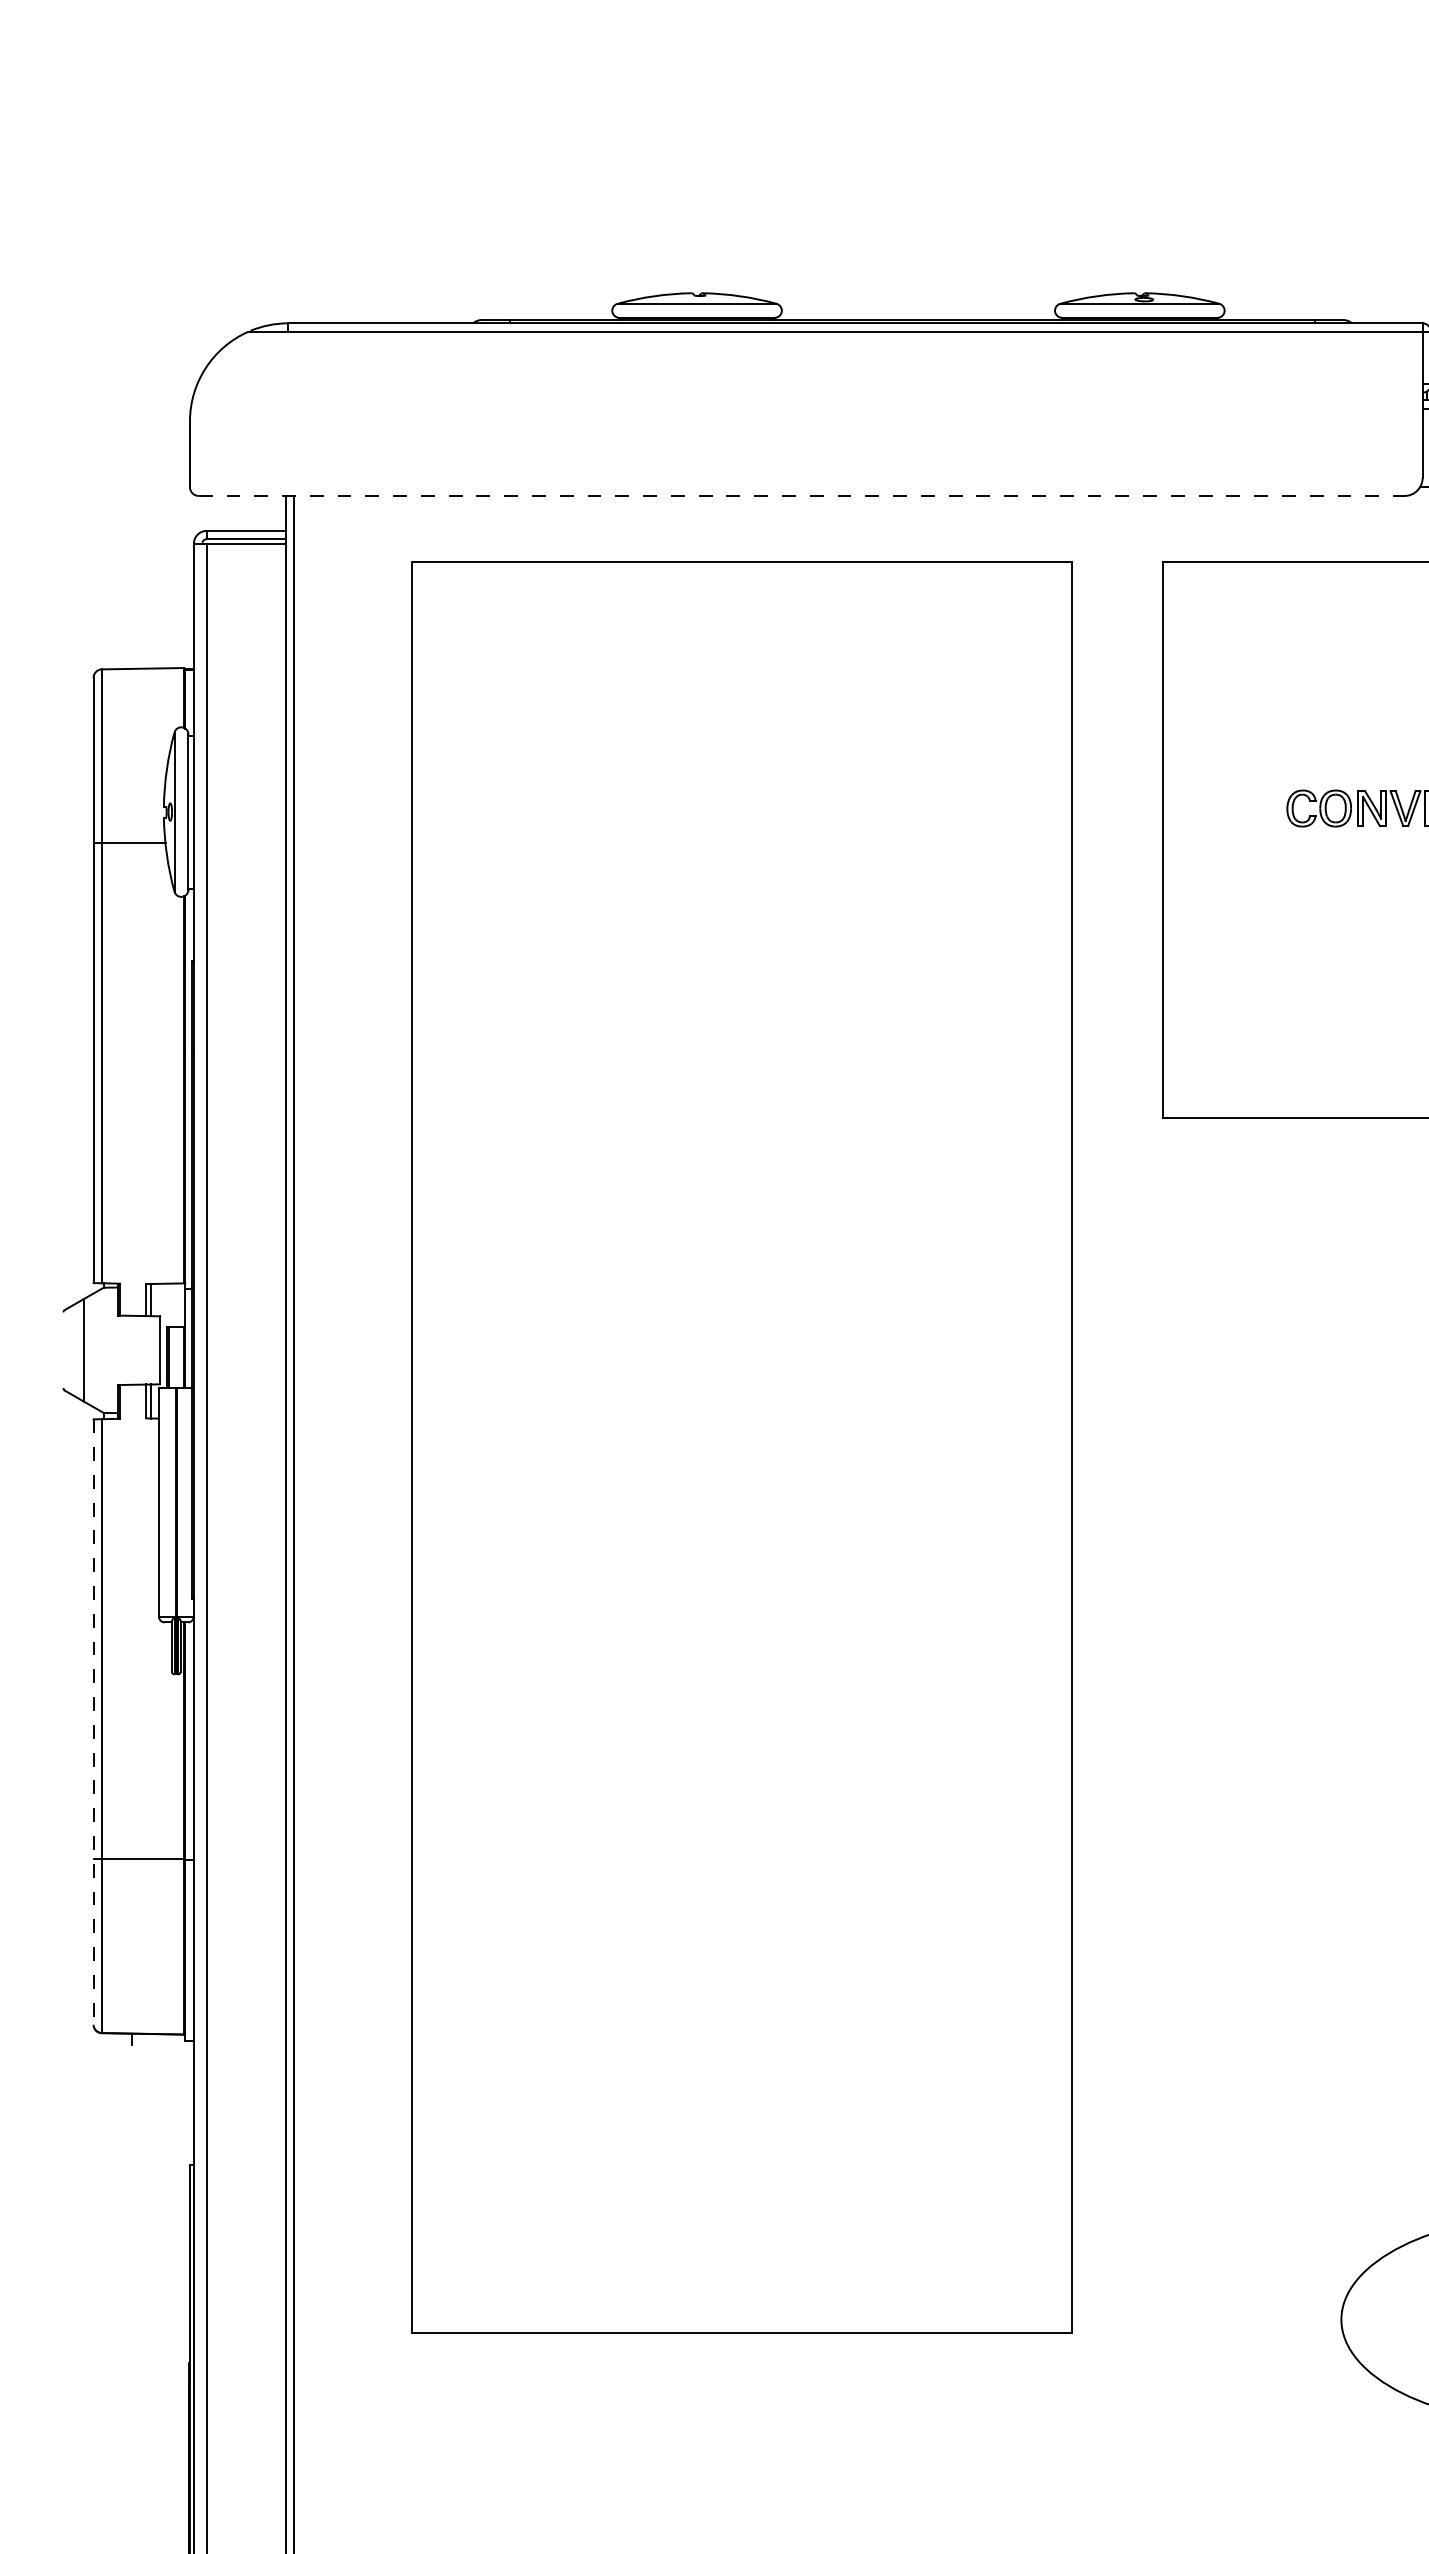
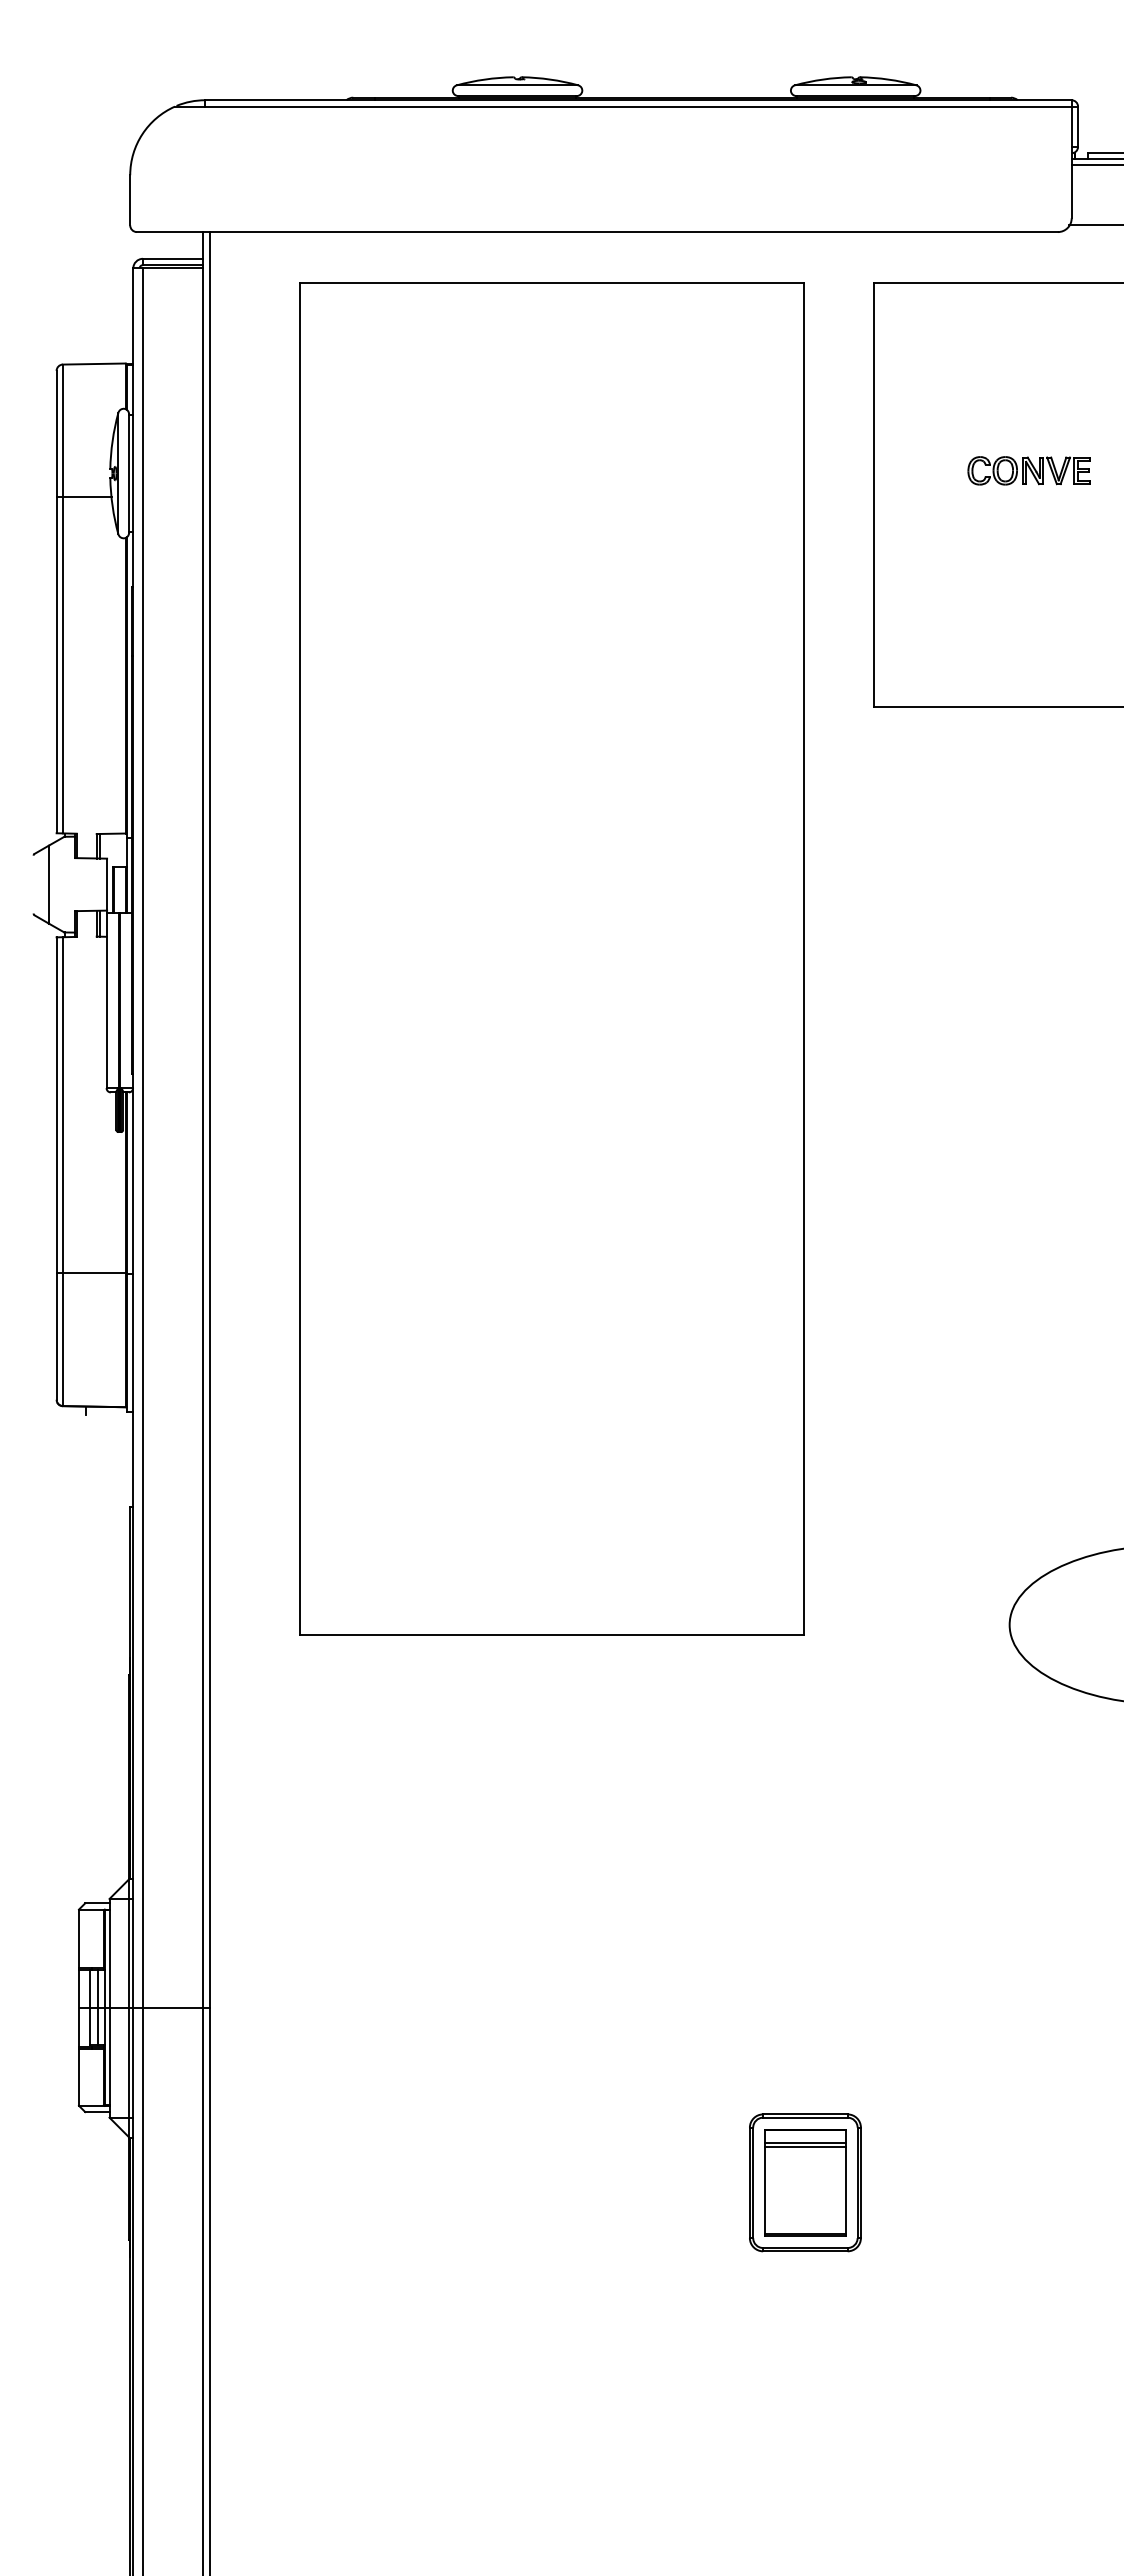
line: (801, 496) -> (597, 232), dashed -> solid
line: (93, 1723) -> (56, 1169), dashed -> solid

